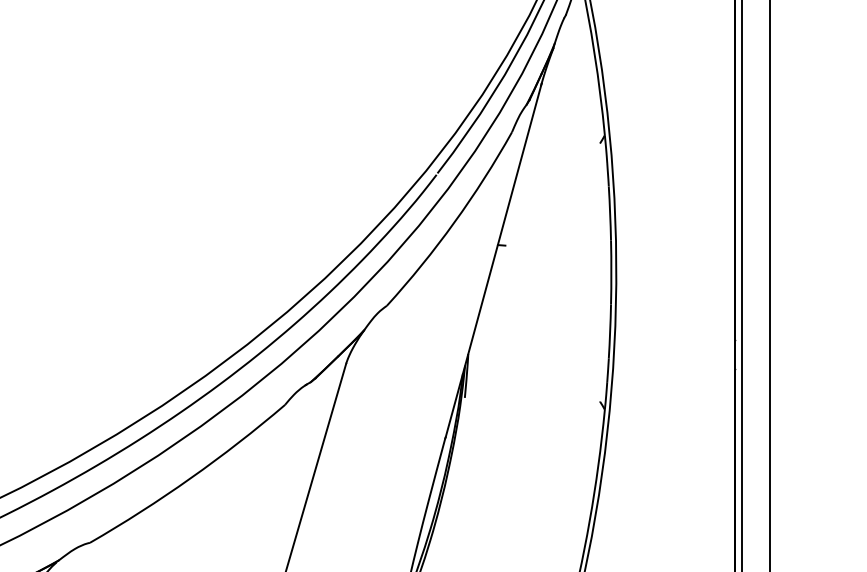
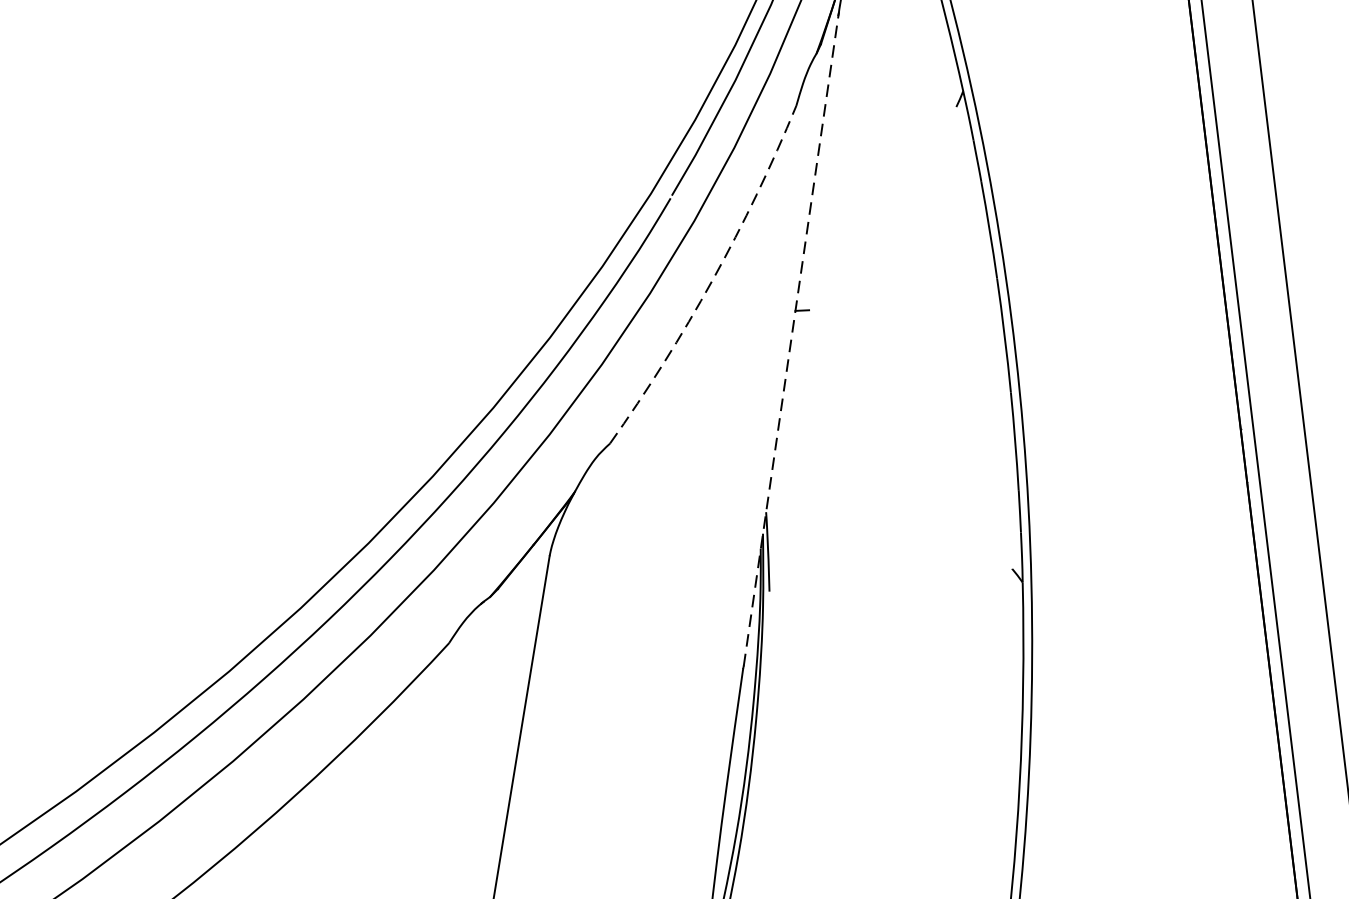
arc: (454, 222) -> (712, 279), solid -> dashed
line: (493, 260) -> (790, 339), solid -> dashed

